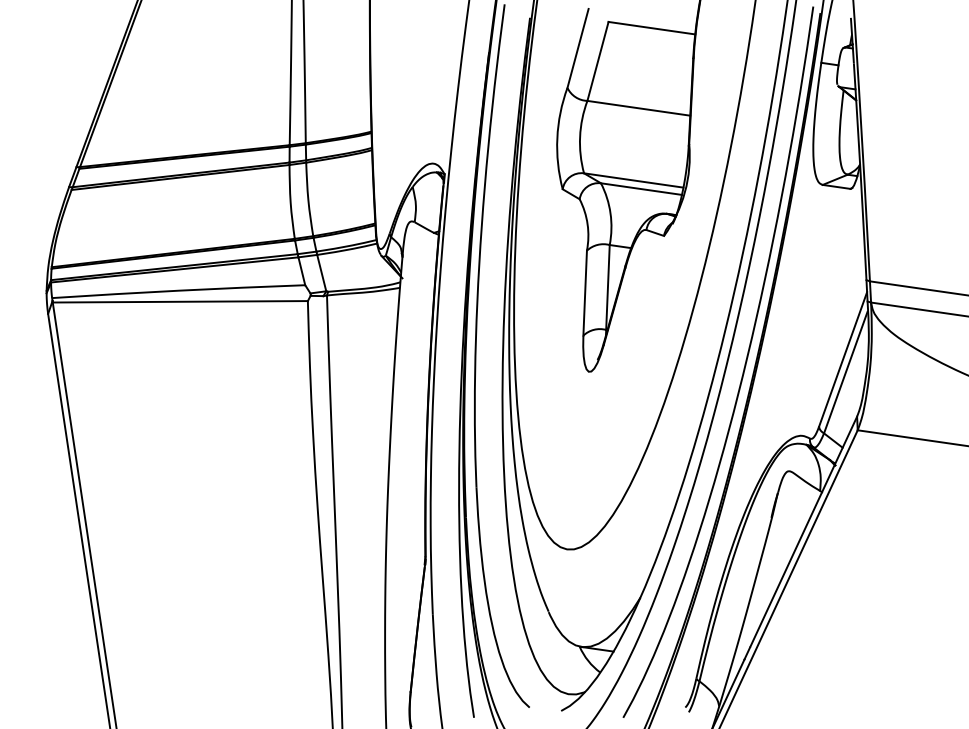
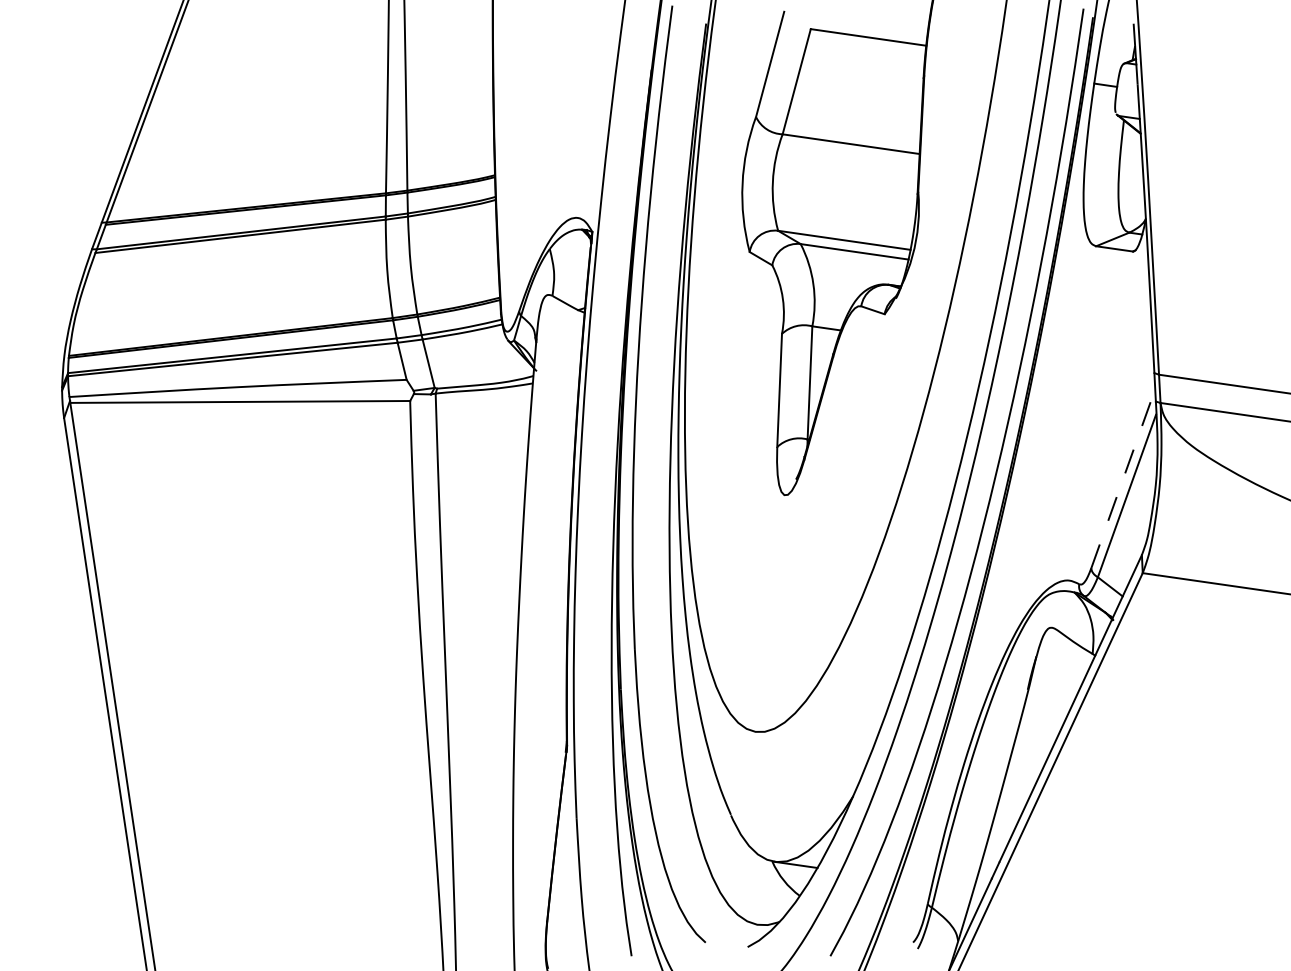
line: (843, 358) -> (1123, 477), solid -> dashed

